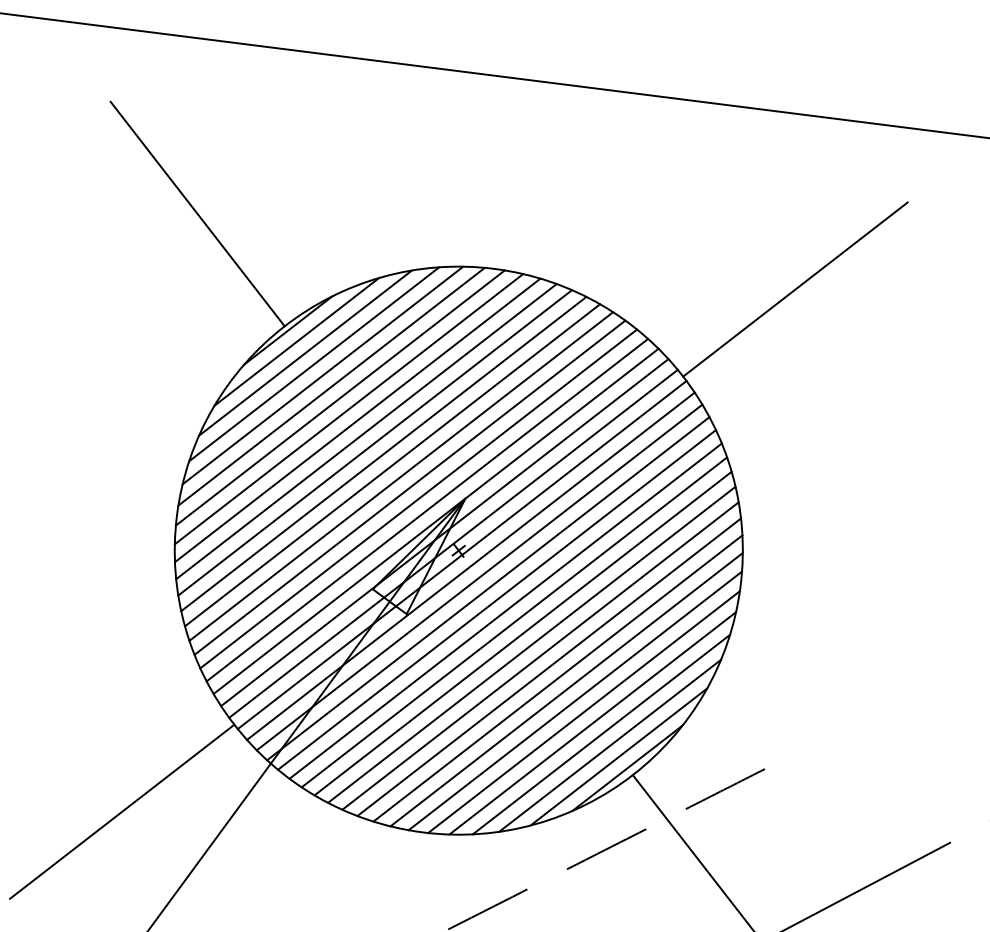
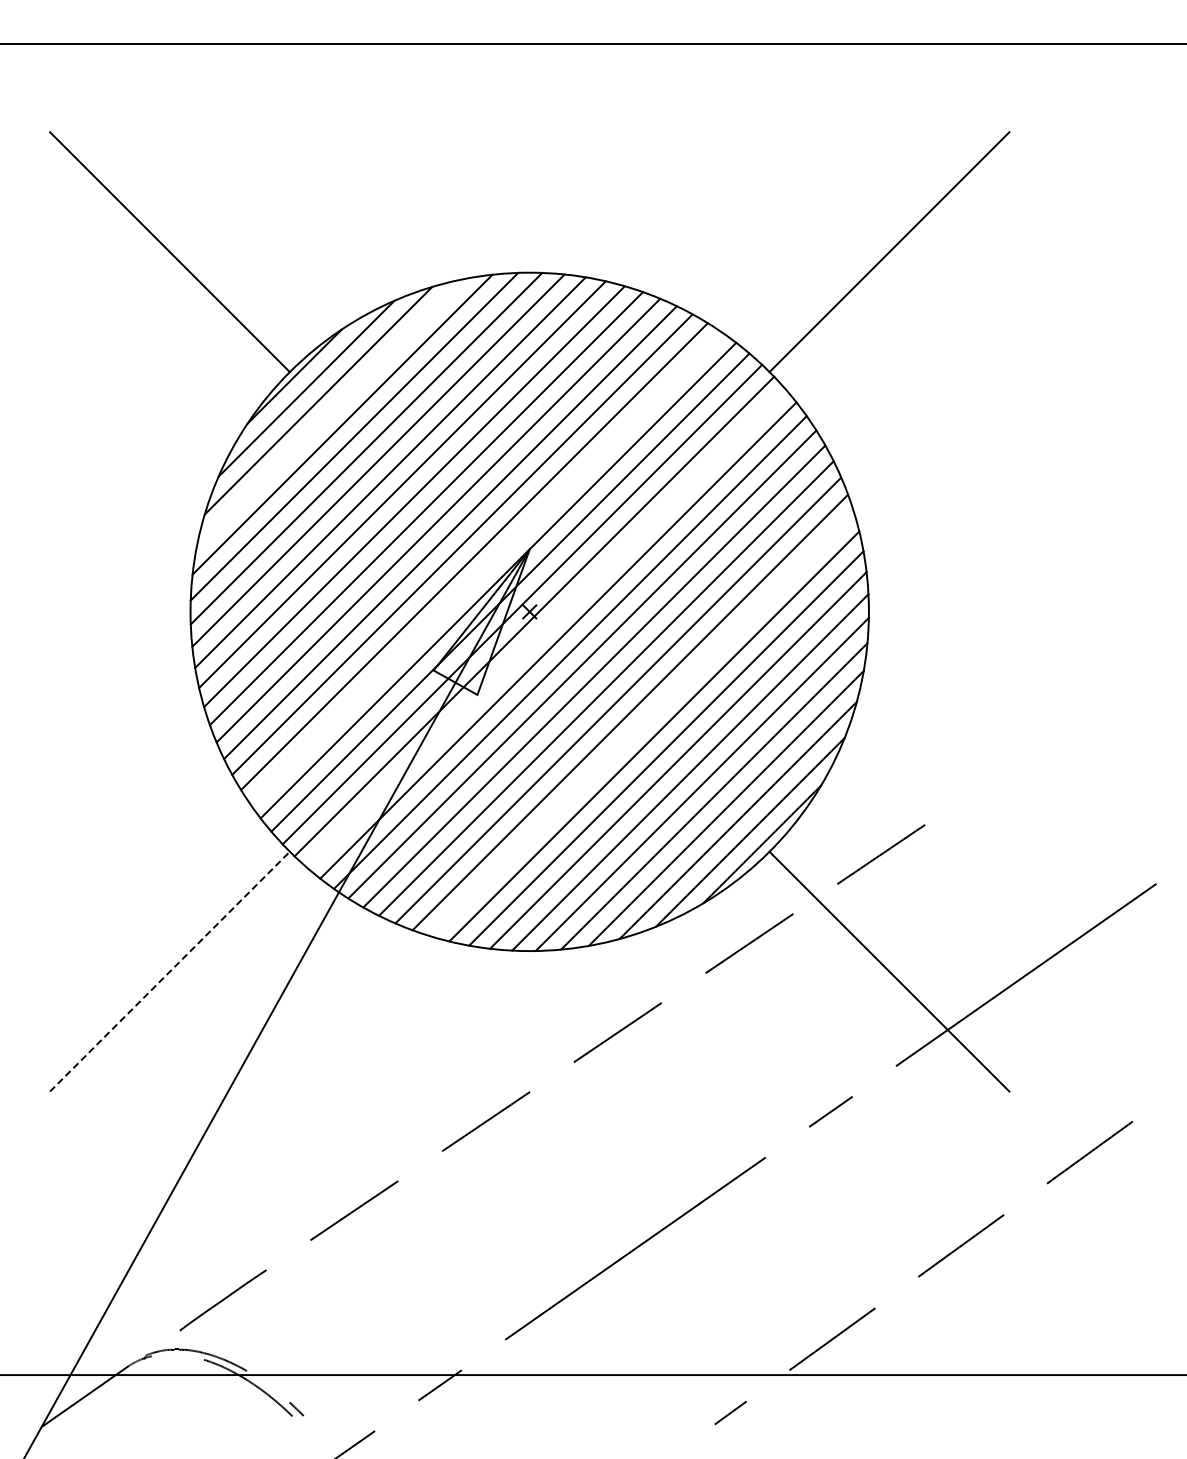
line: (314, 364) -> (330, 412), removed
line: (427, 510) -> (486, 568), removed
line: (470, 566) -> (546, 628), removed
line: (540, 656) -> (642, 724), removed
line: (121, 811) -> (169, 971), solid -> dashed

